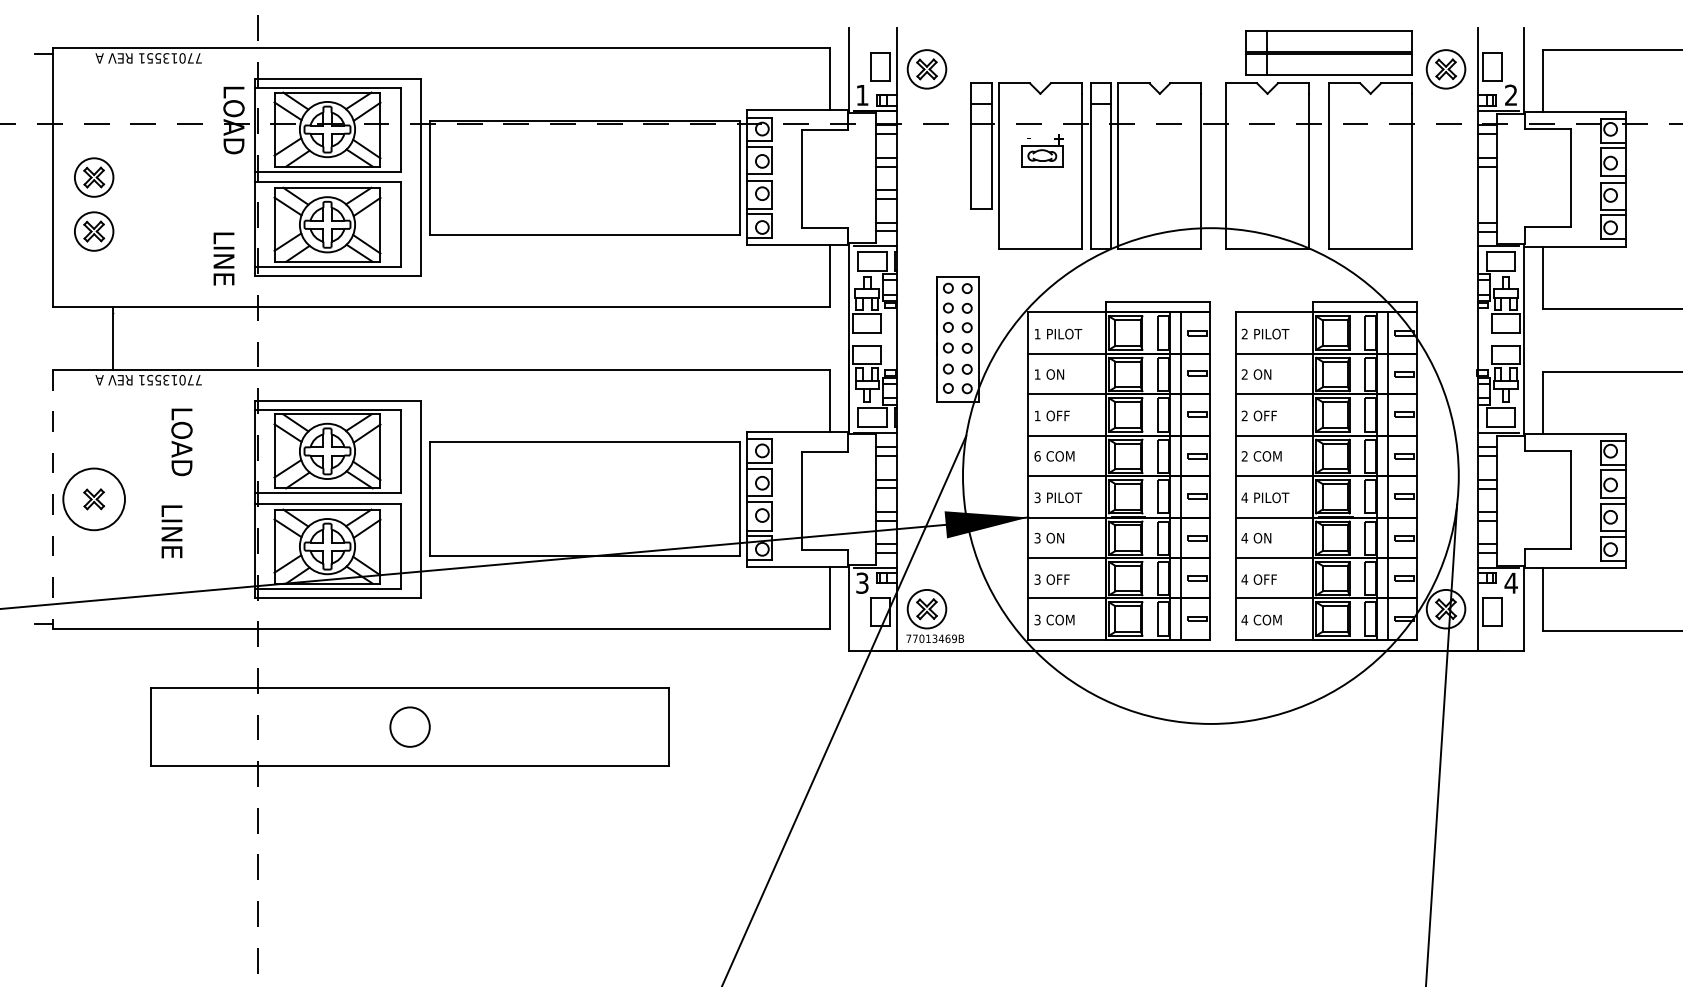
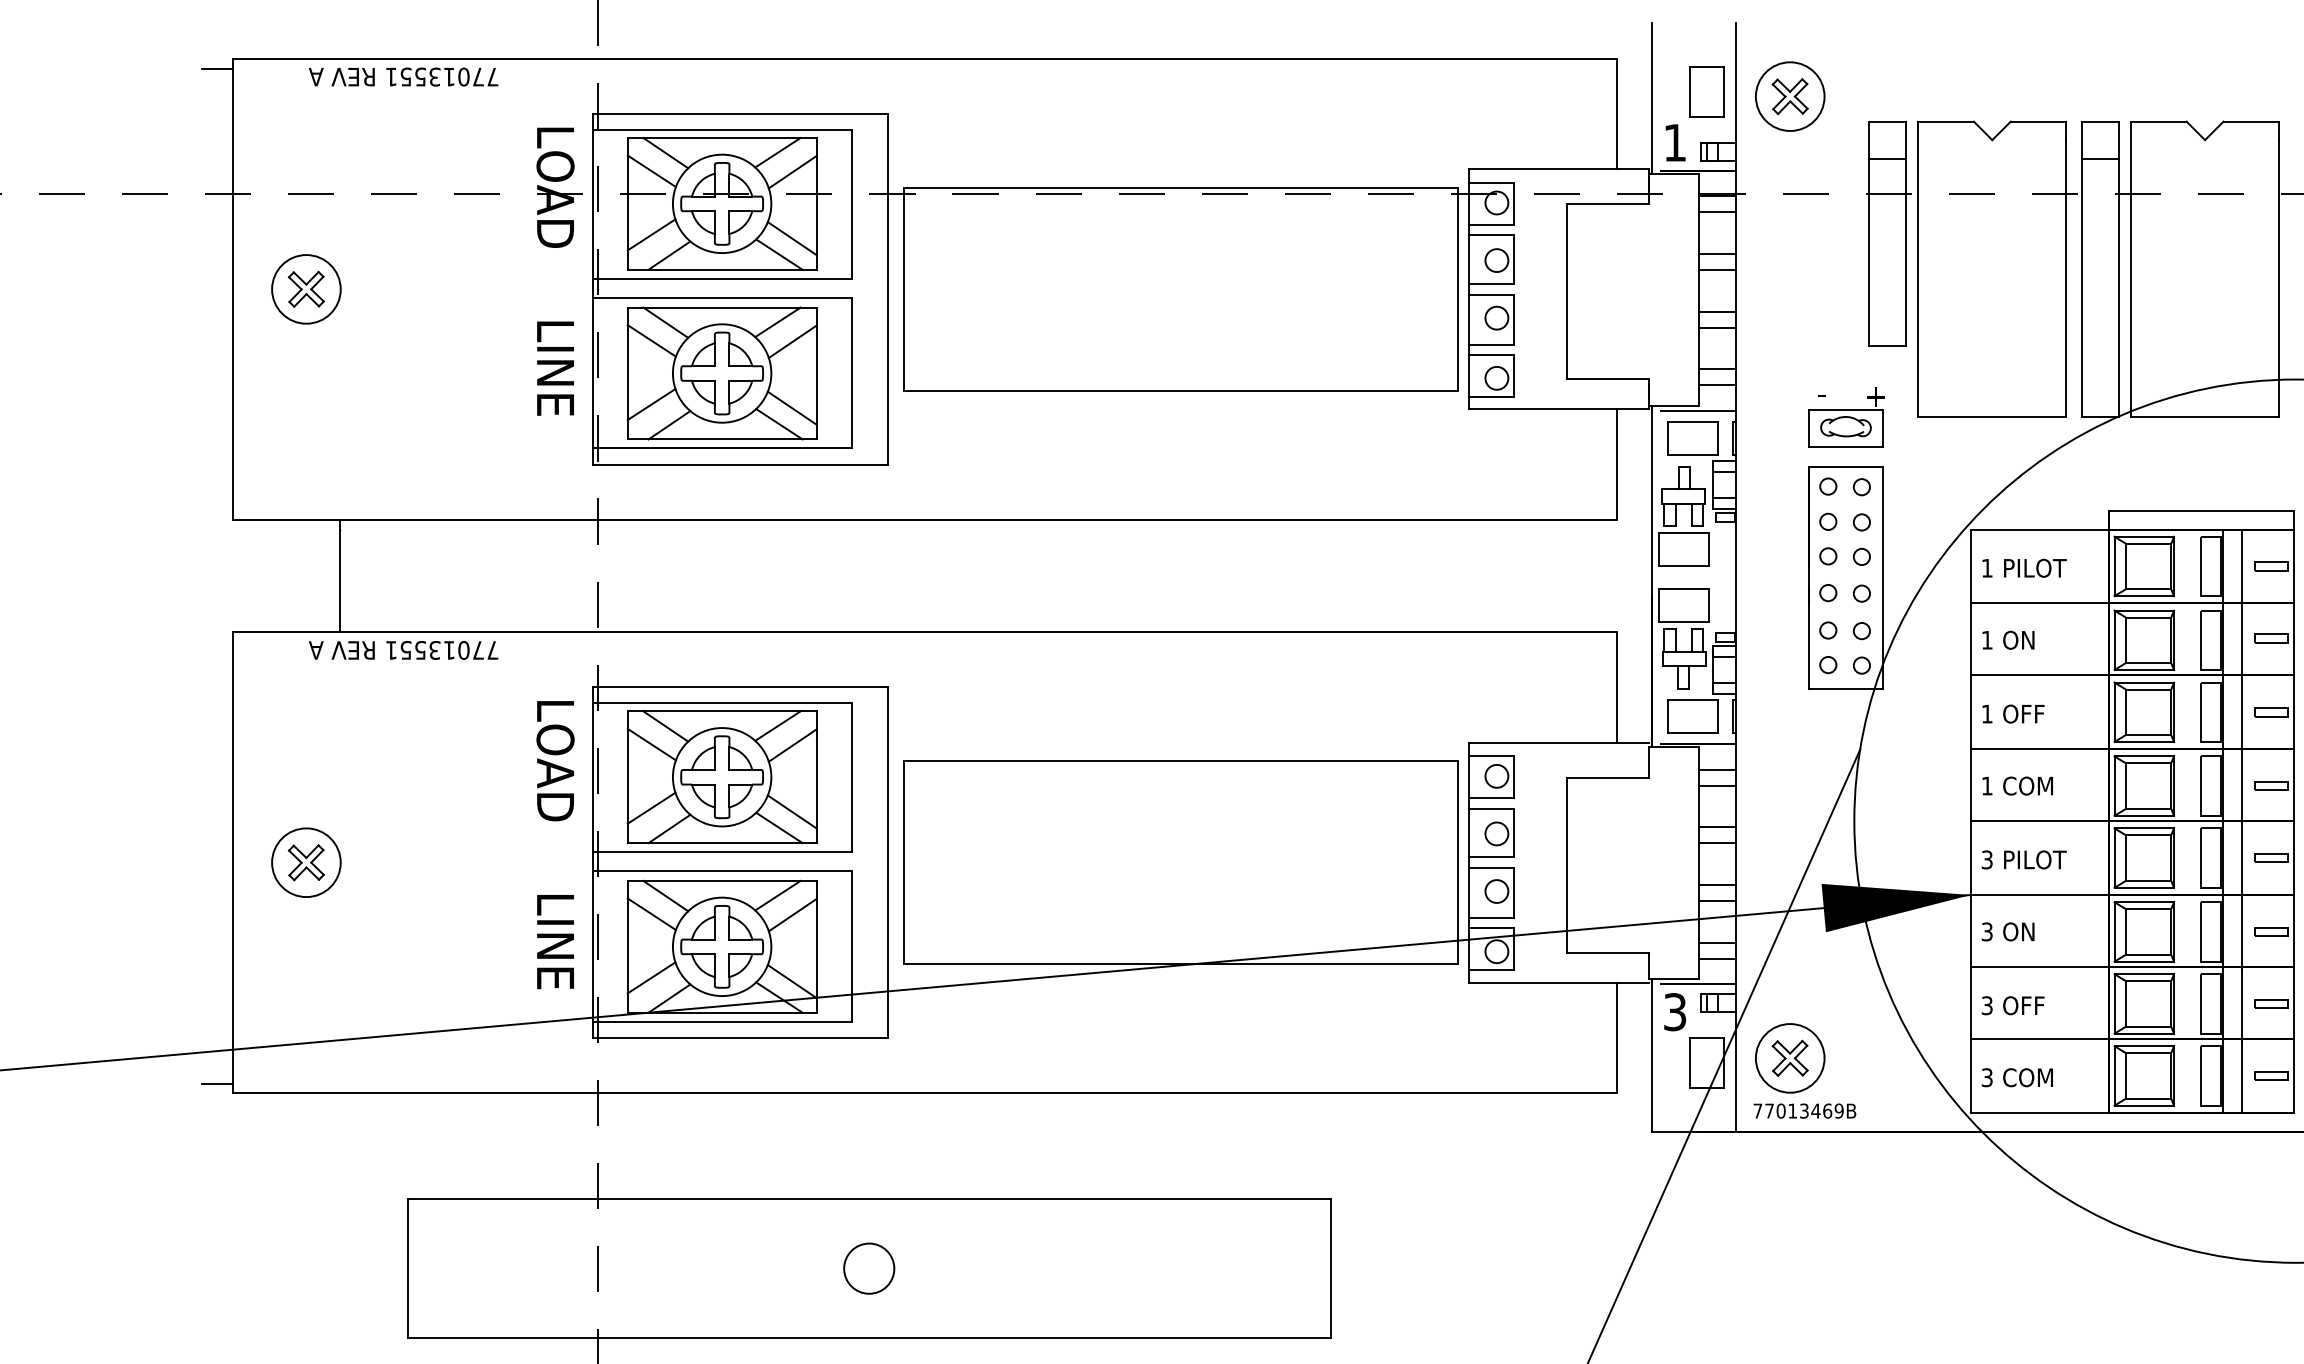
part: (1042, 150) -> (1846, 417), moved
part: (94, 231) -> (307, 385), removed
text: (223, 258) -> (554, 367), moved
text: (181, 442) -> (554, 761), moved
text: (1037, 456) -> (1987, 786), 6 -> 1
line: (52, 499) -> (232, 862), dashed -> solid
circle: (93, 499) -> (305, 862), size x0.62
text: (171, 531) -> (554, 941), moved
circle: (409, 727) -> (868, 1269), size x0.71

